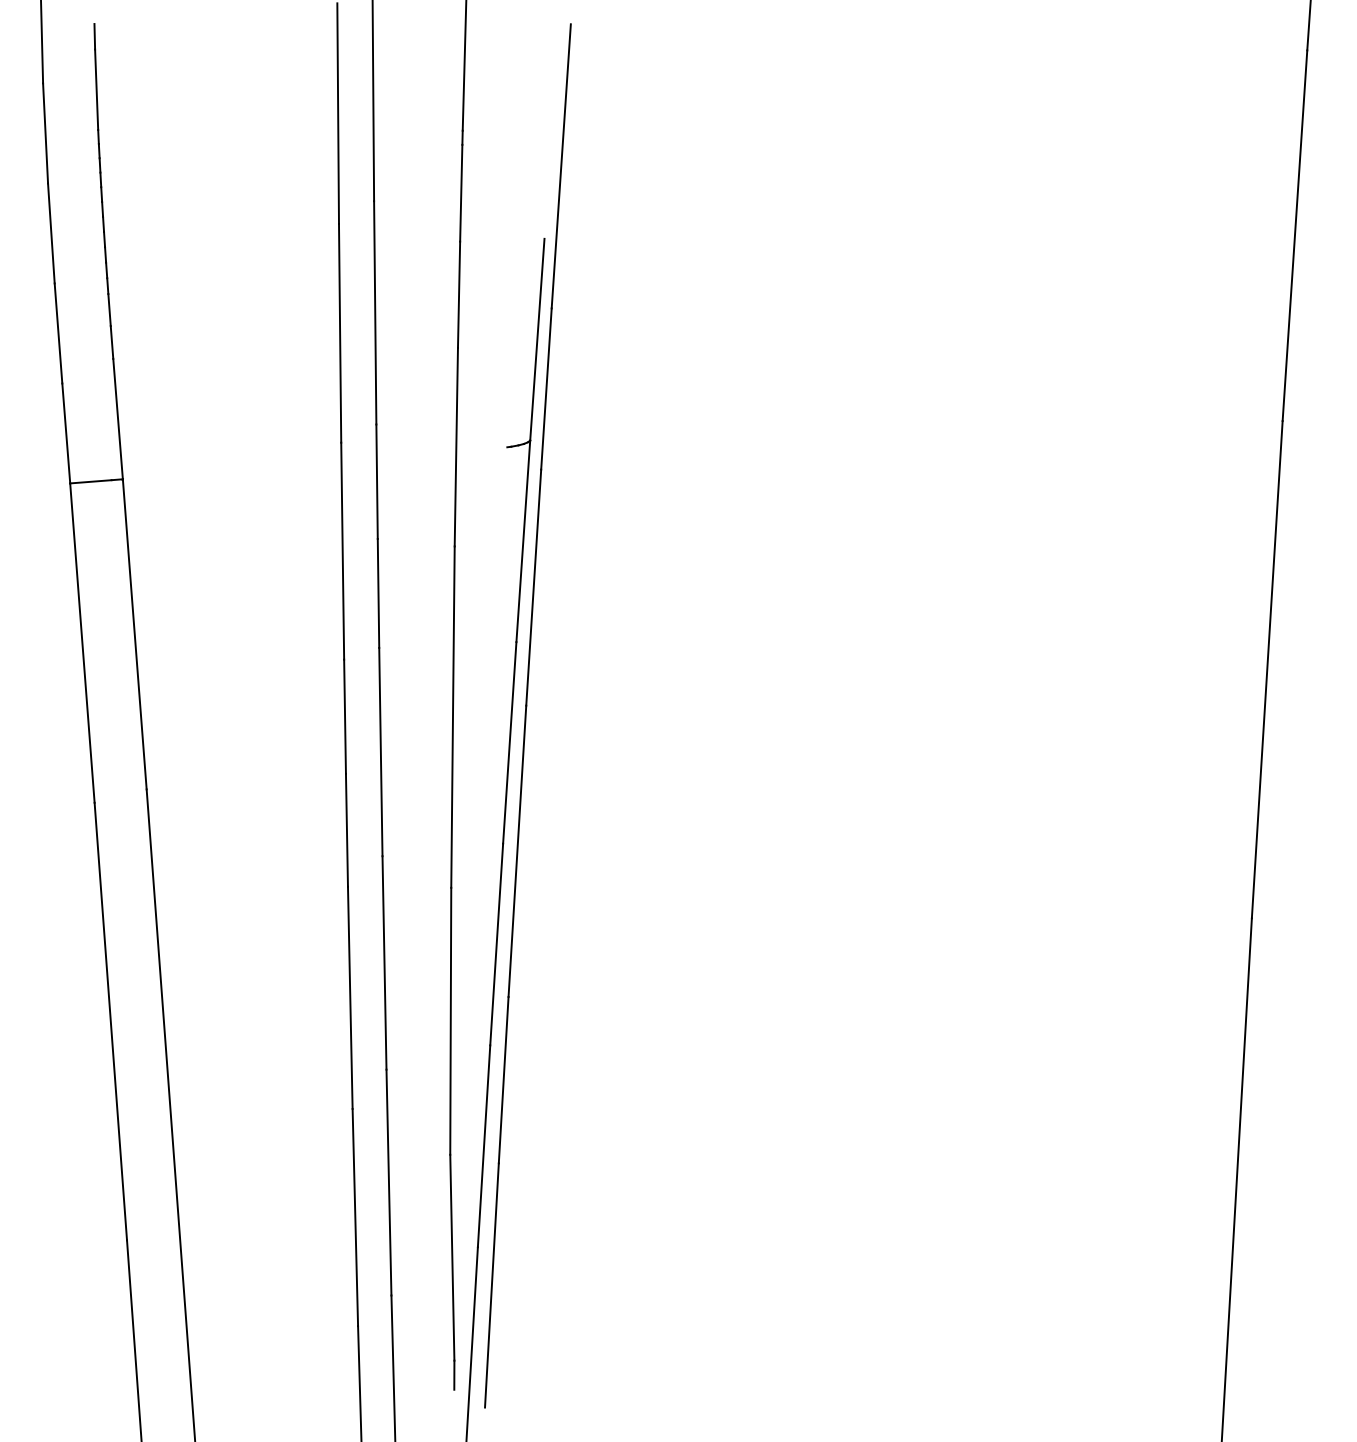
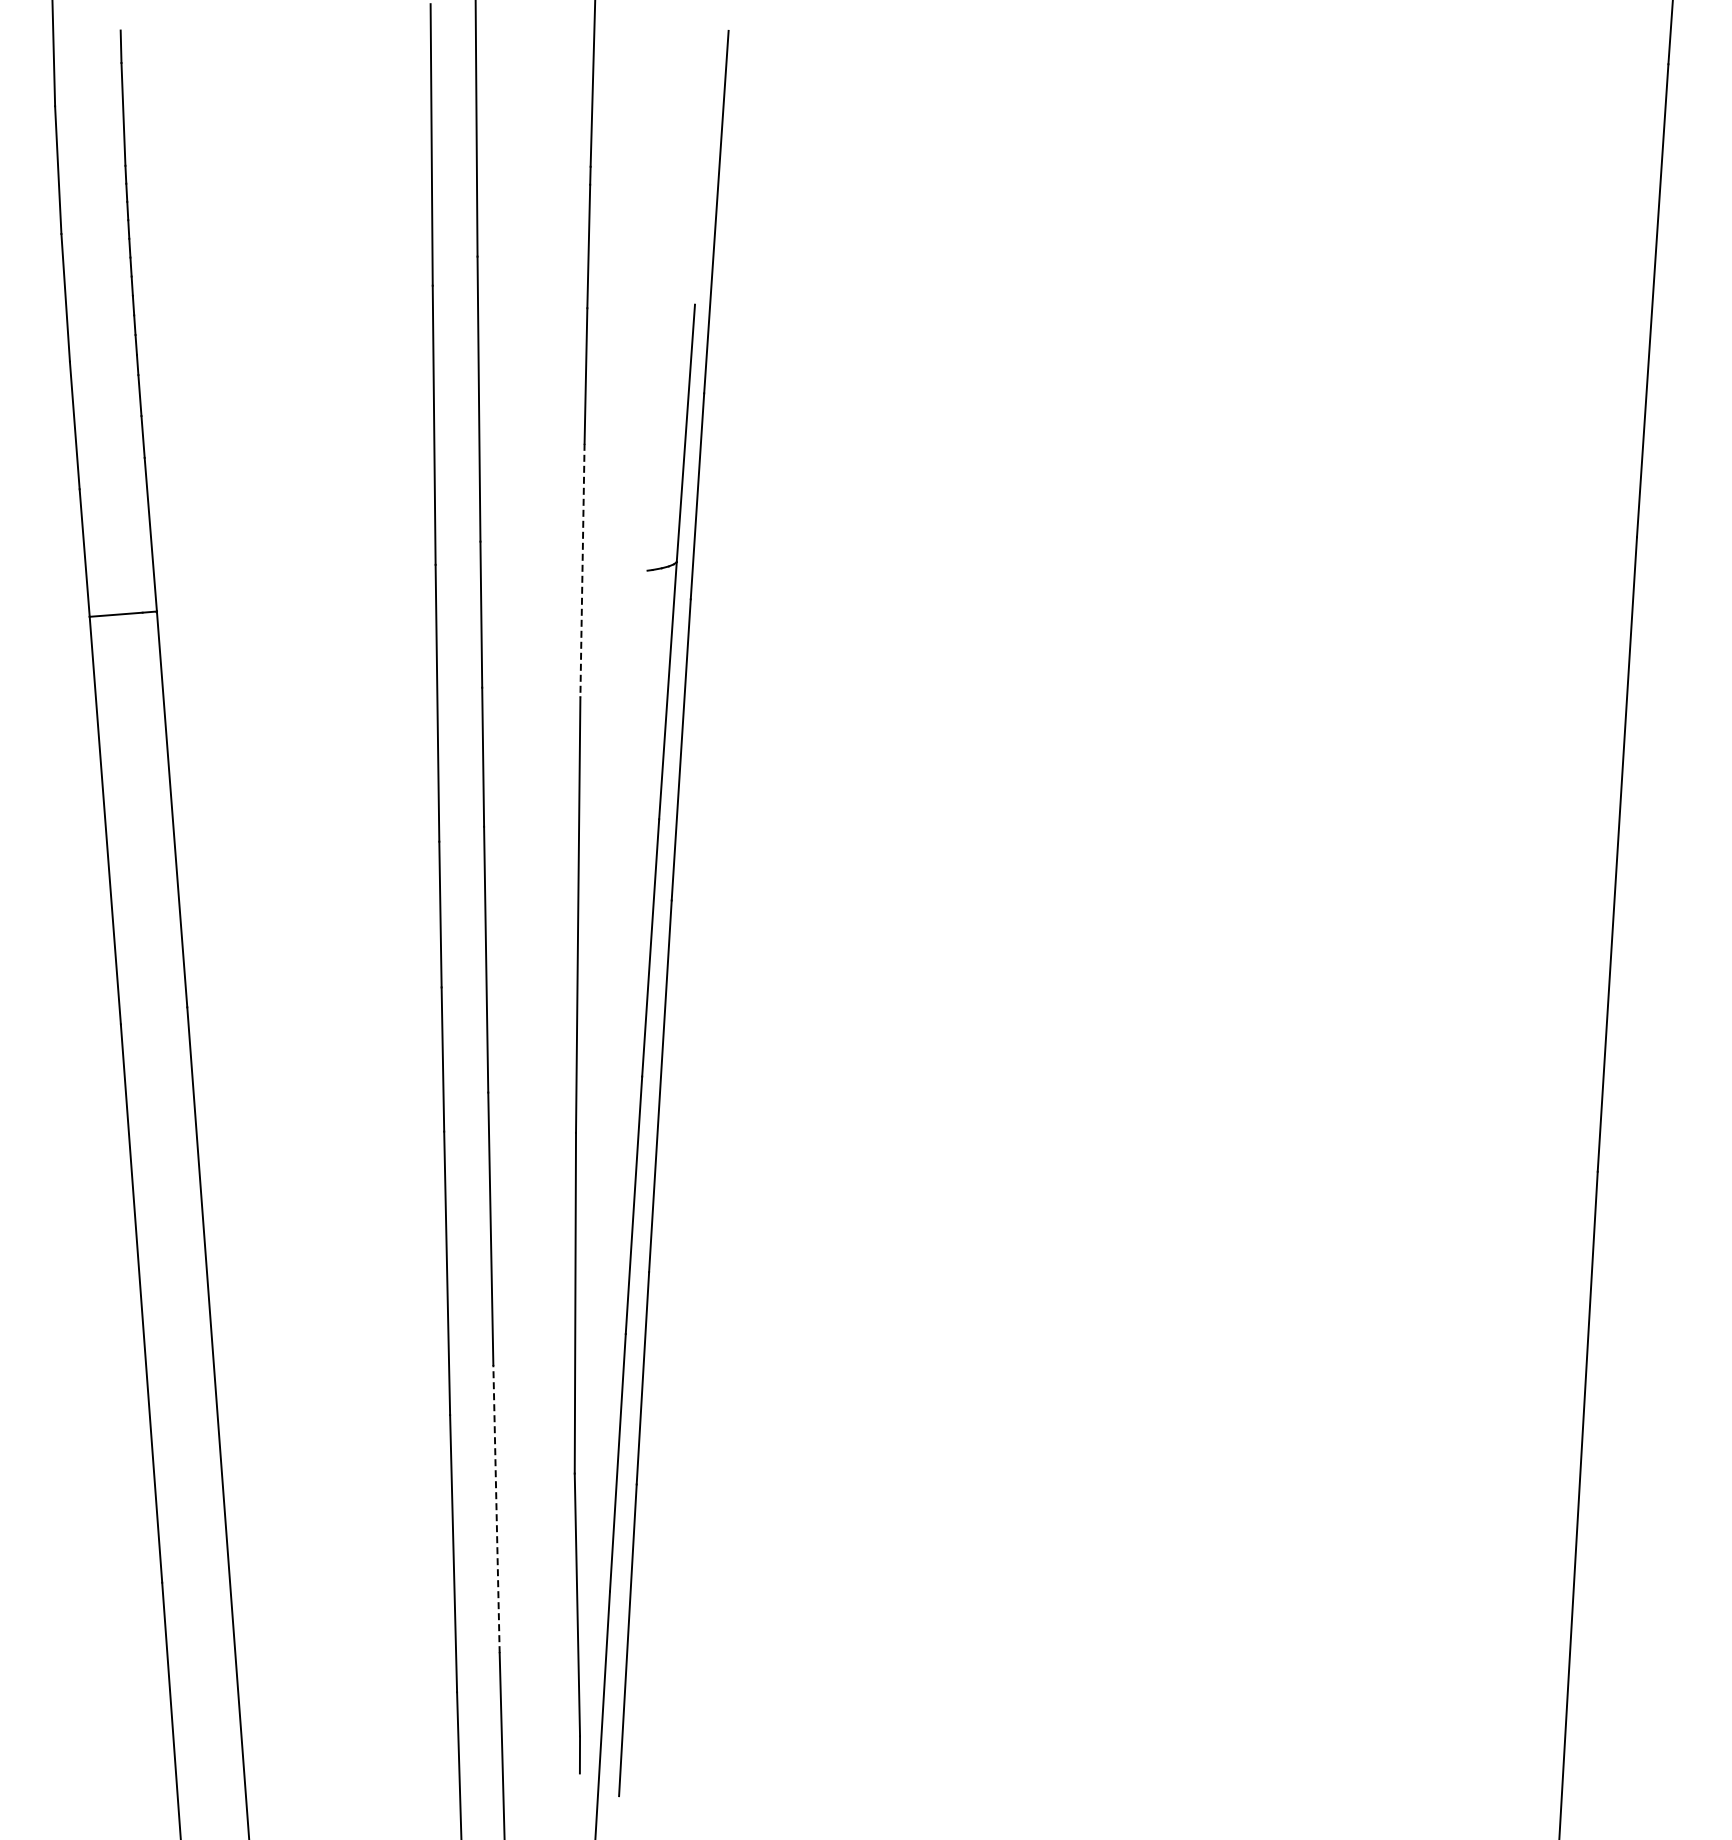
line: (456, 447) -> (582, 570), solid -> dashed
line: (388, 1182) -> (496, 1508), solid -> dashed

